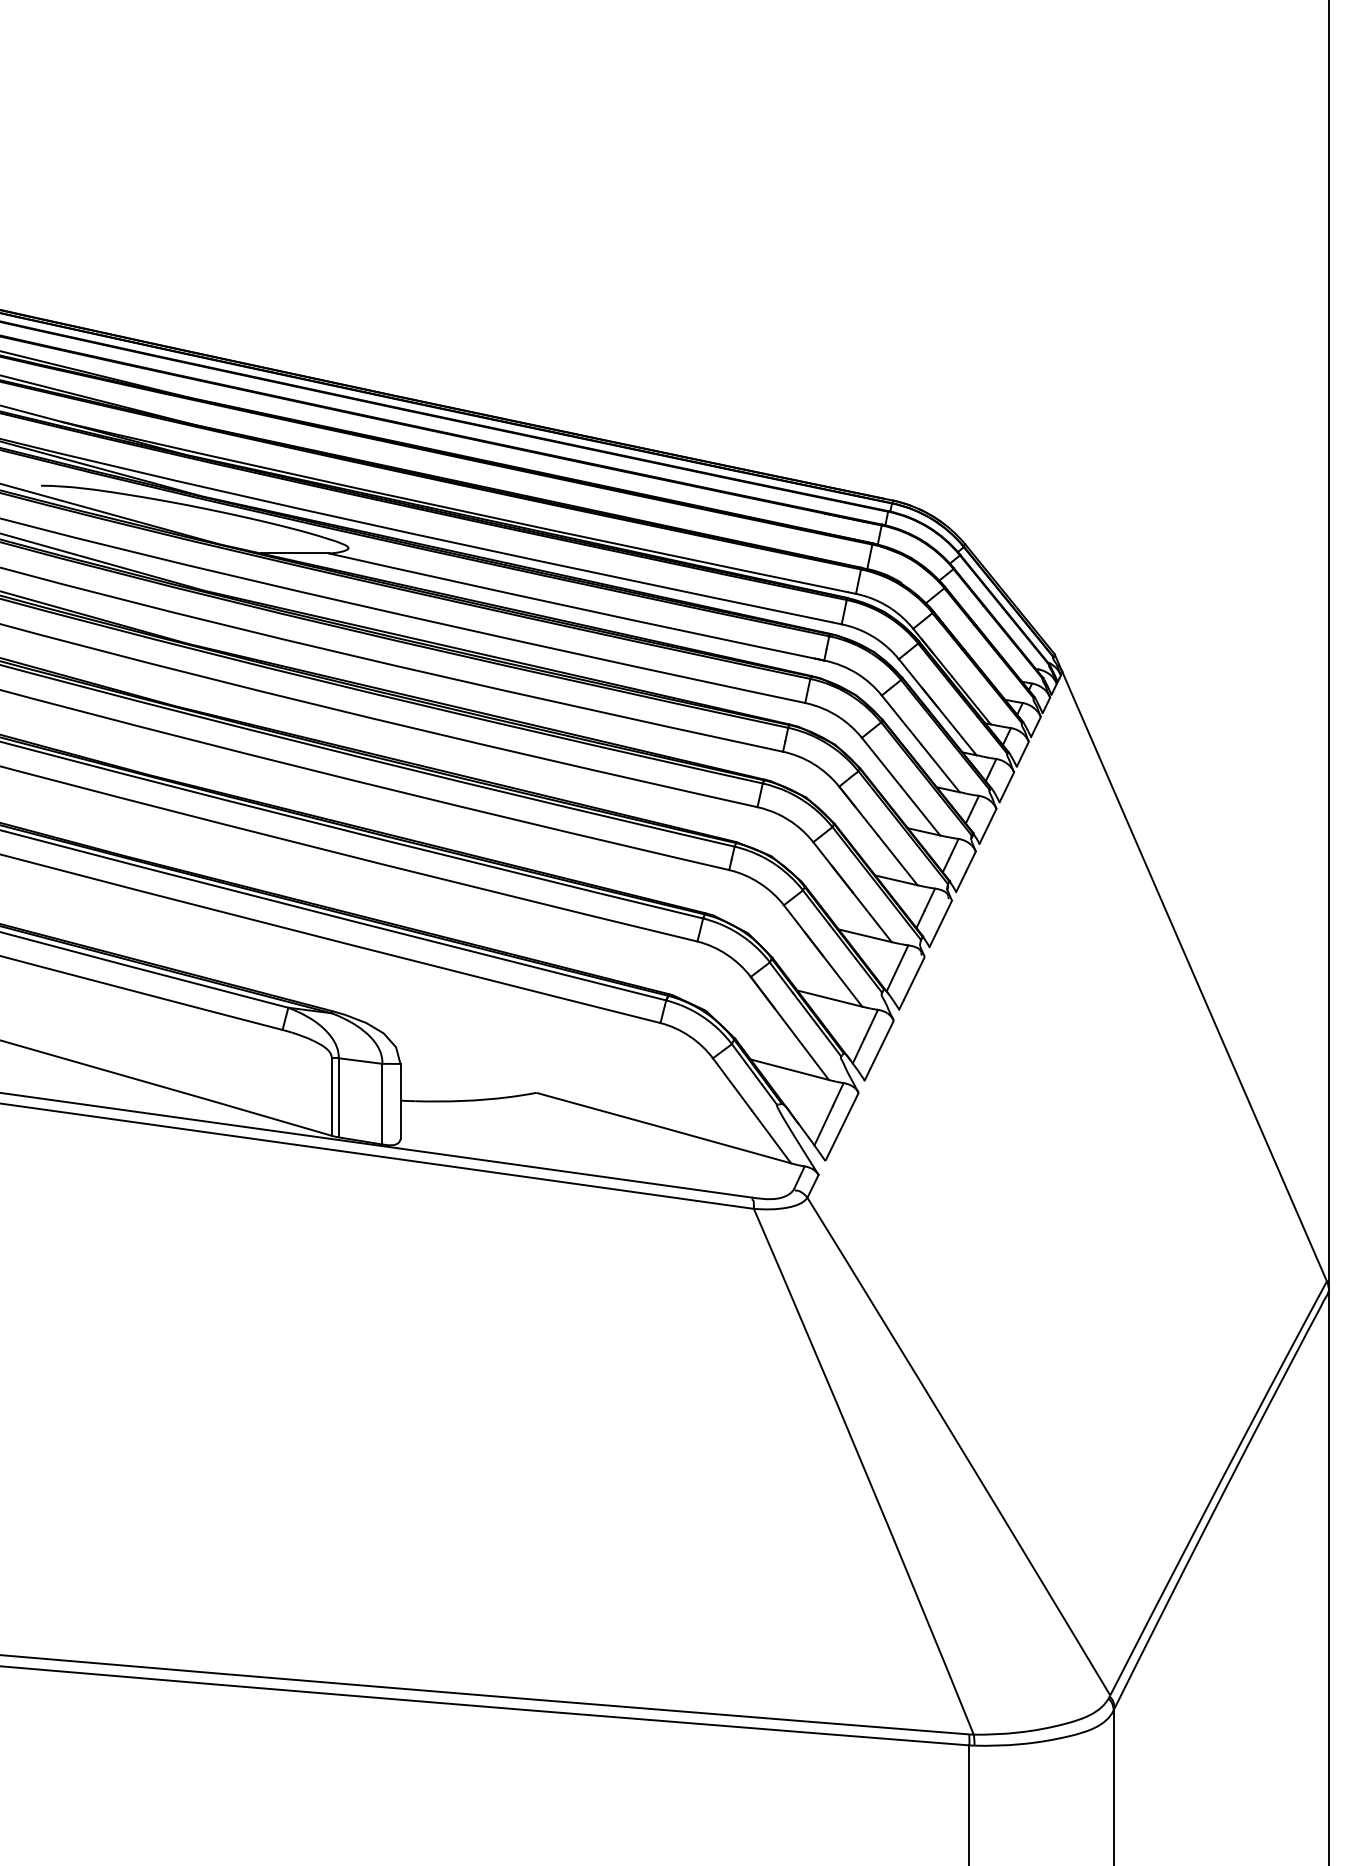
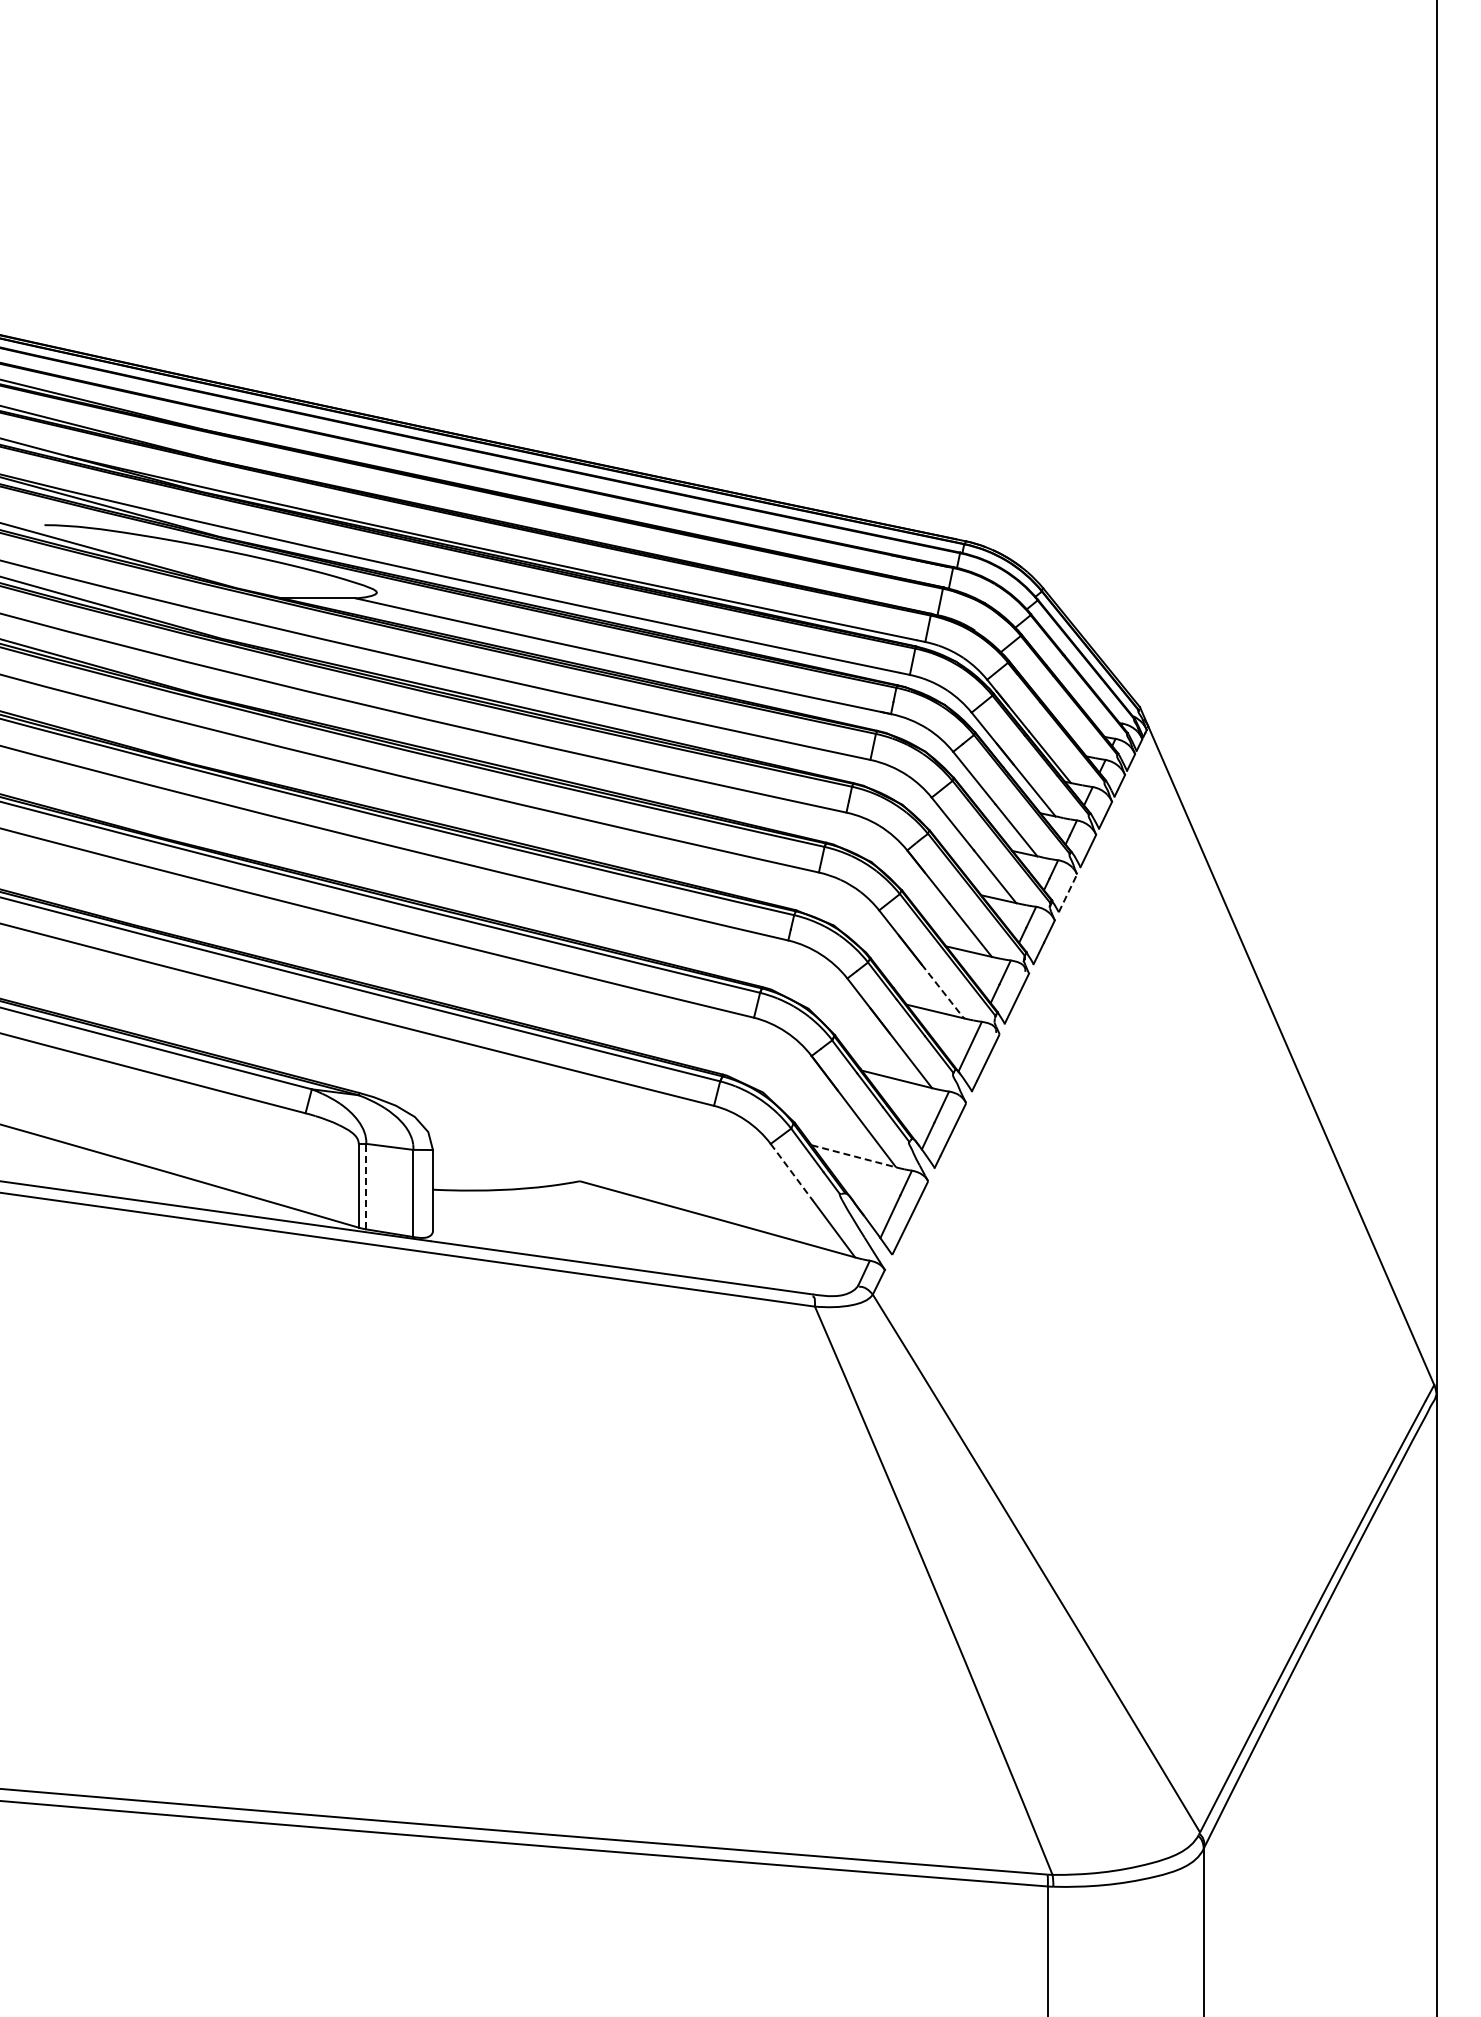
line: (988, 825) -> (1068, 892), solid -> dashed
line: (872, 917) -> (943, 991), solid -> dashed
line: (789, 1069) -> (853, 1156), solid -> dashed
line: (733, 1084) -> (792, 1172), solid -> dashed
line: (338, 1097) -> (366, 1186), solid -> dashed

